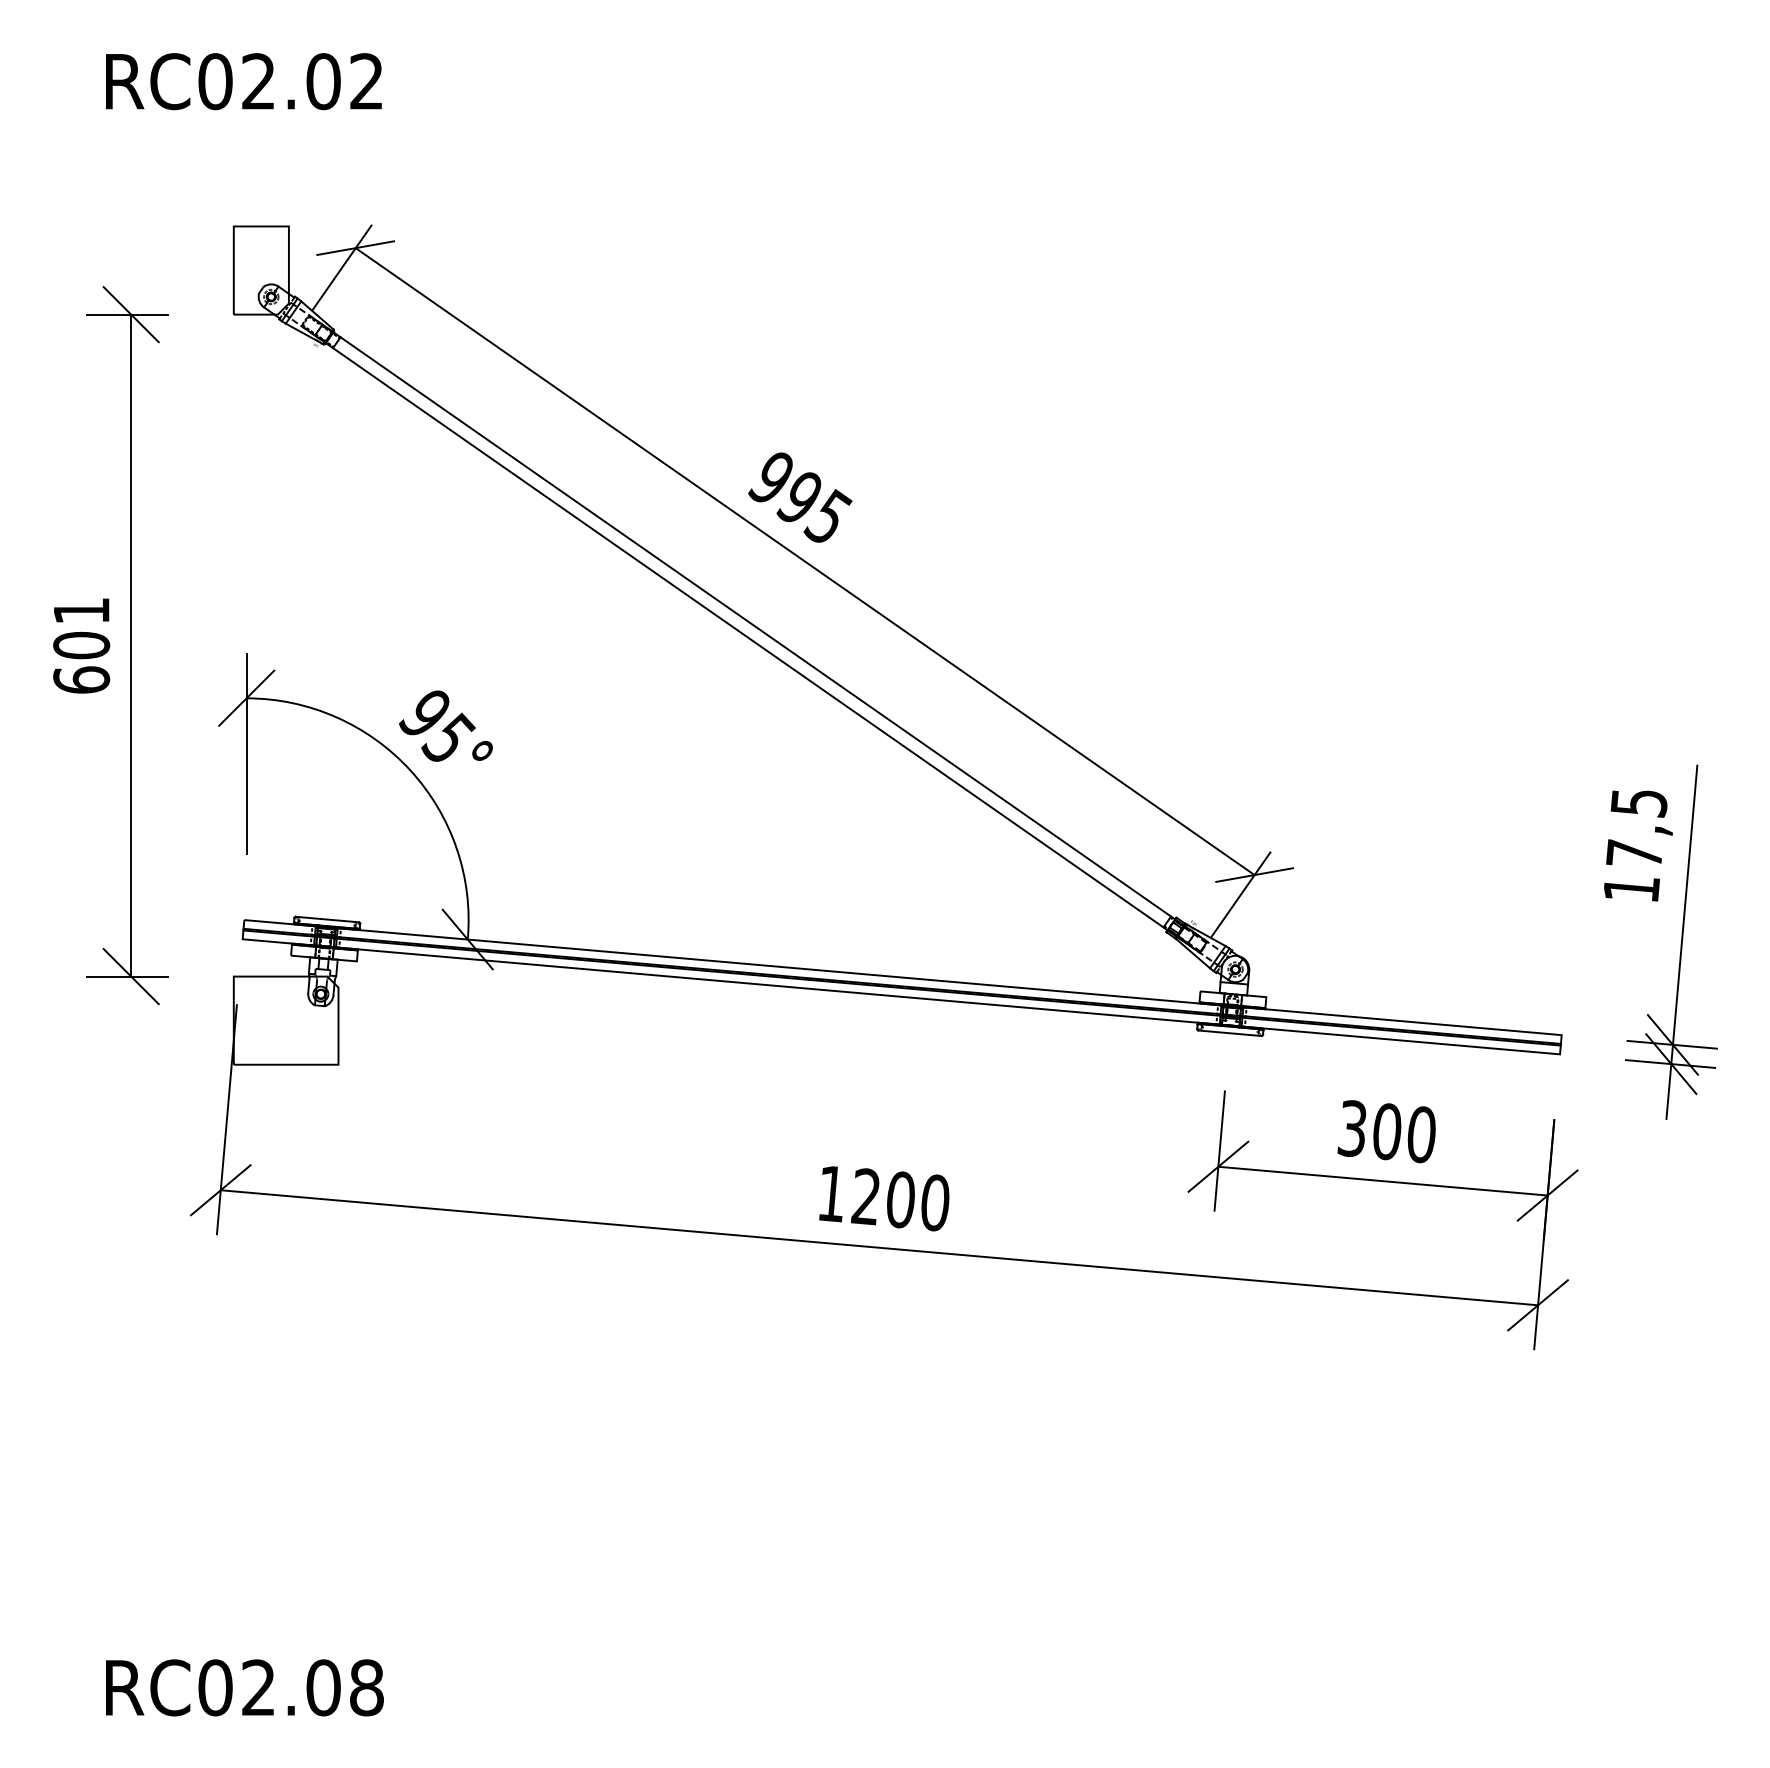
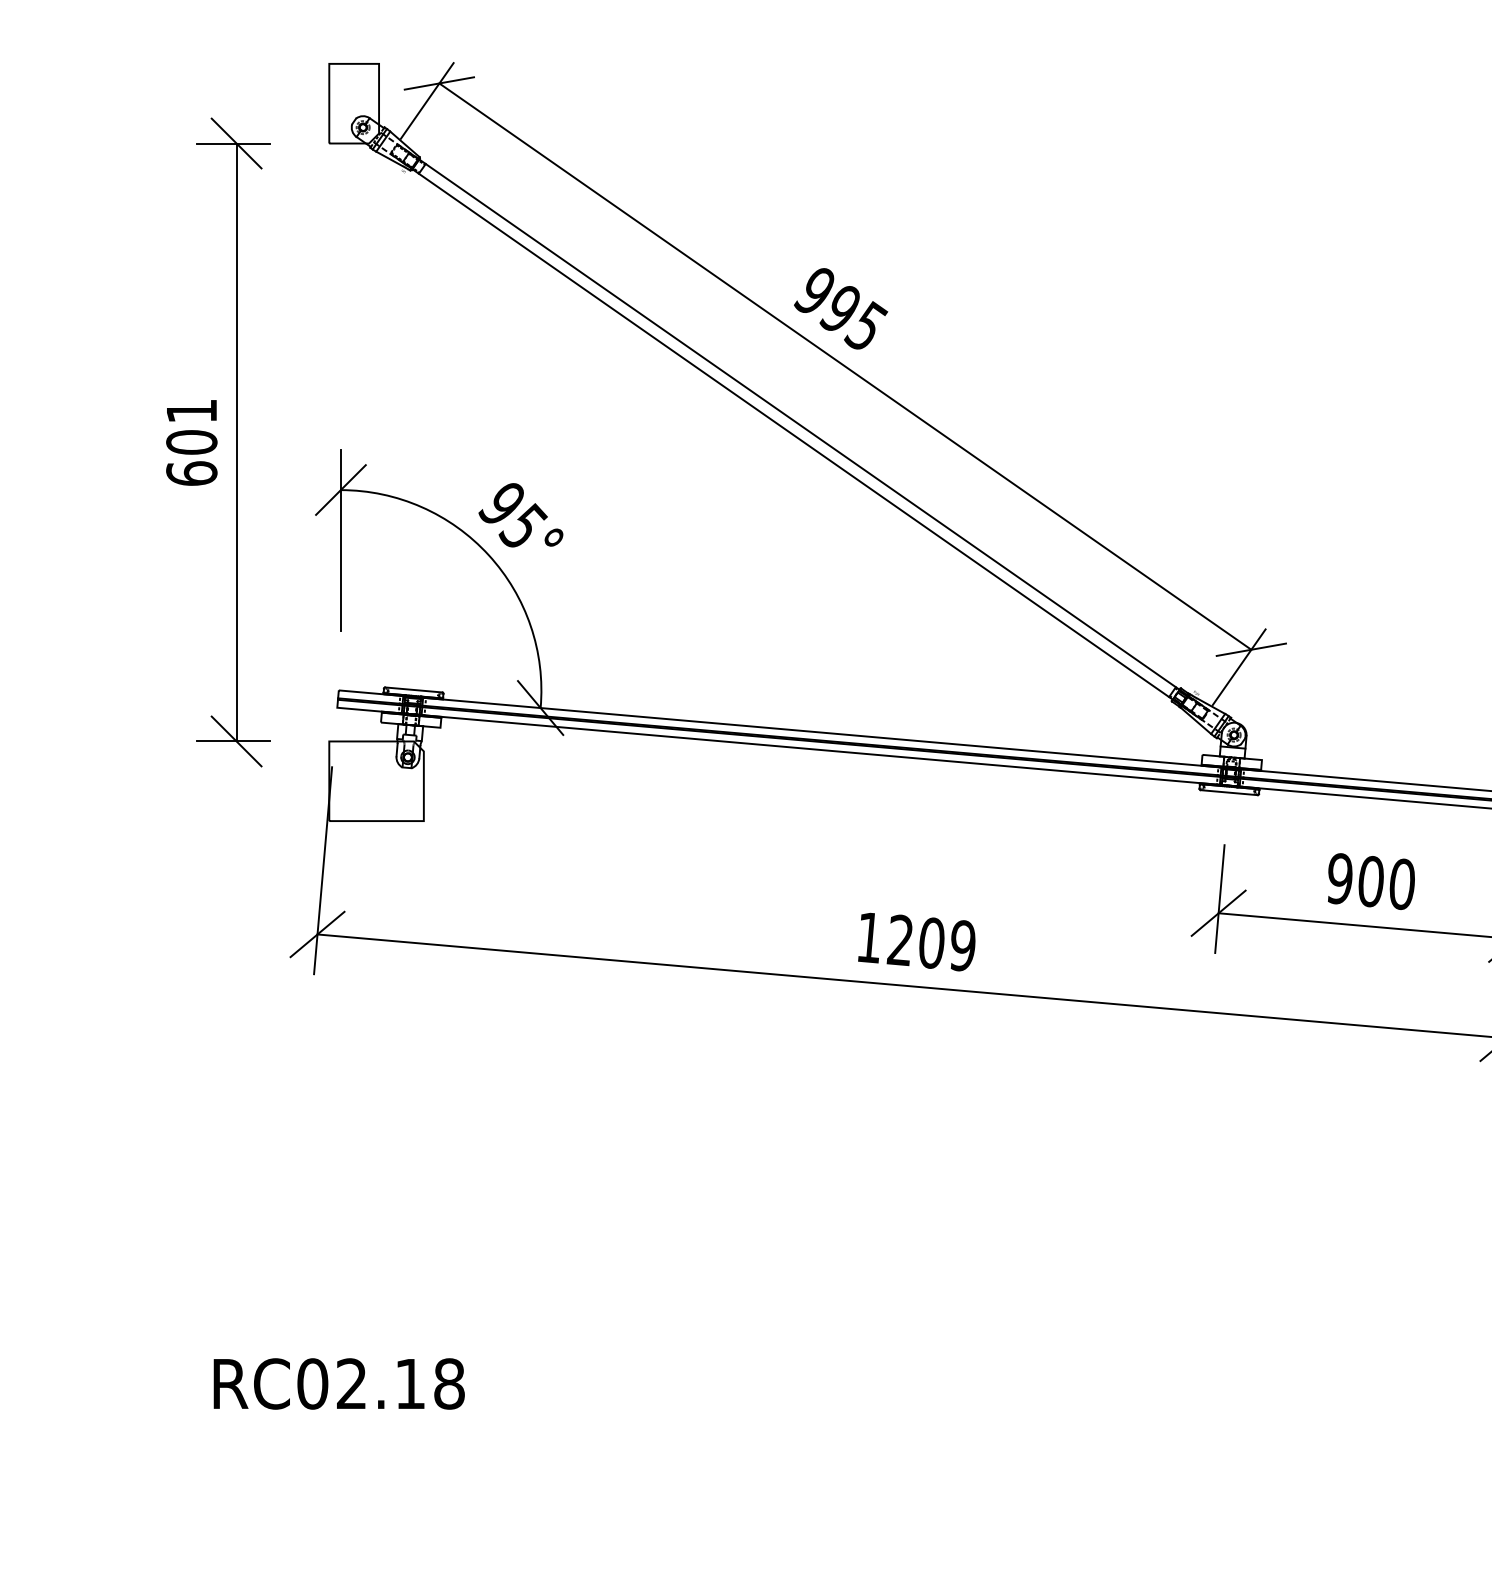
text: (1351, 1128) -> (1338, 878), 300 -> 900
text: (935, 1202) -> (963, 945), 1200 -> 1209
text: (323, 1687) -> (410, 1383), RC02.08 -> RC02.18

